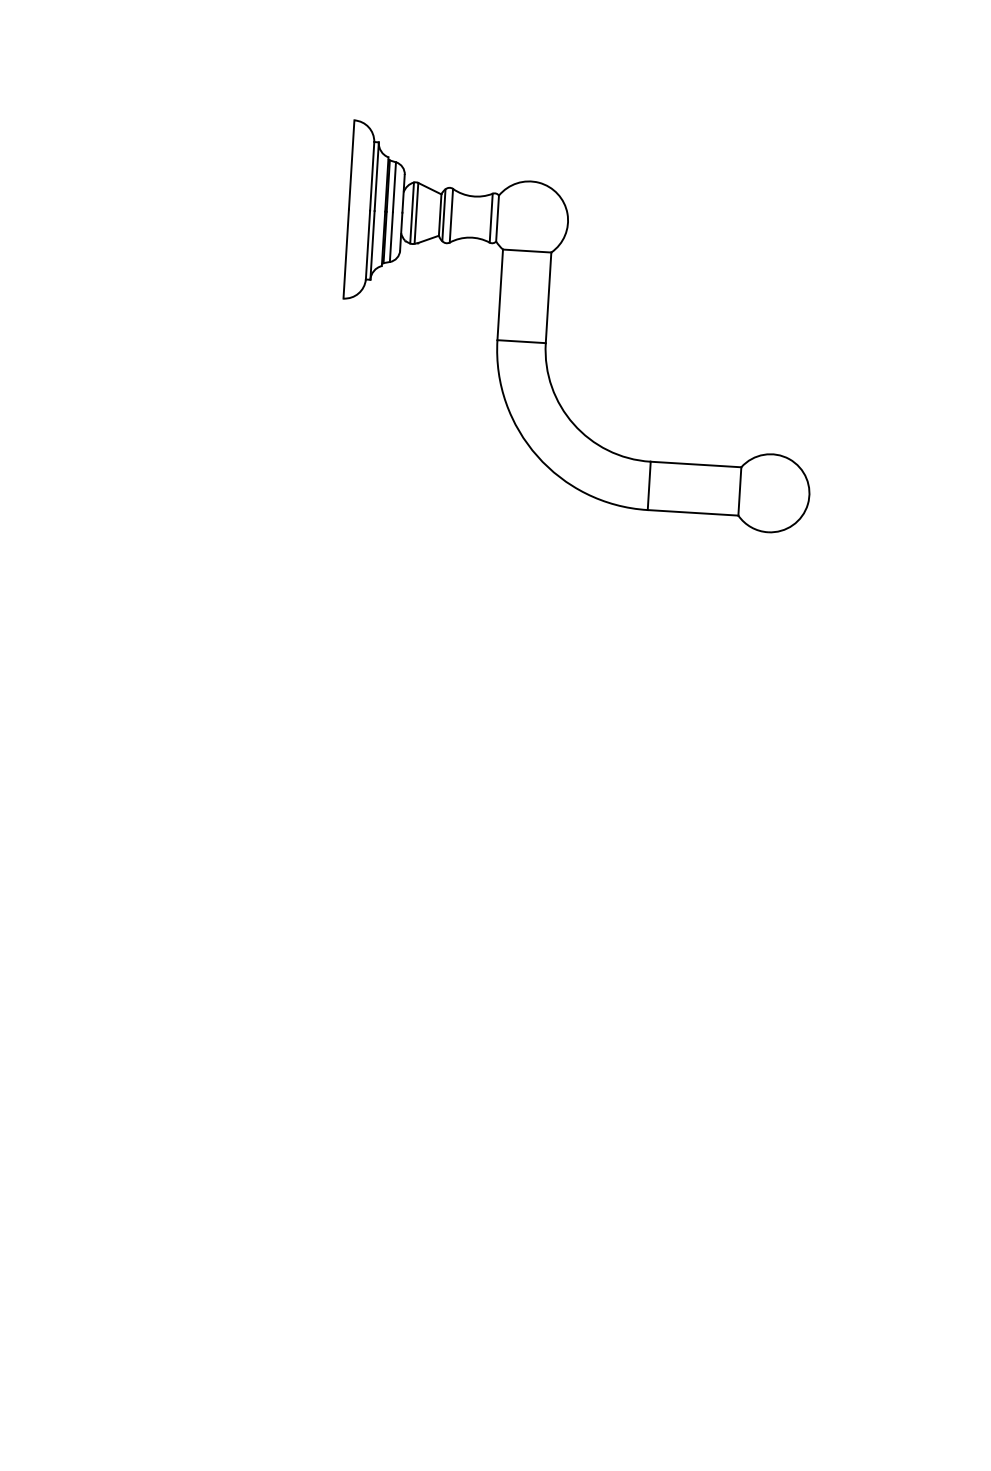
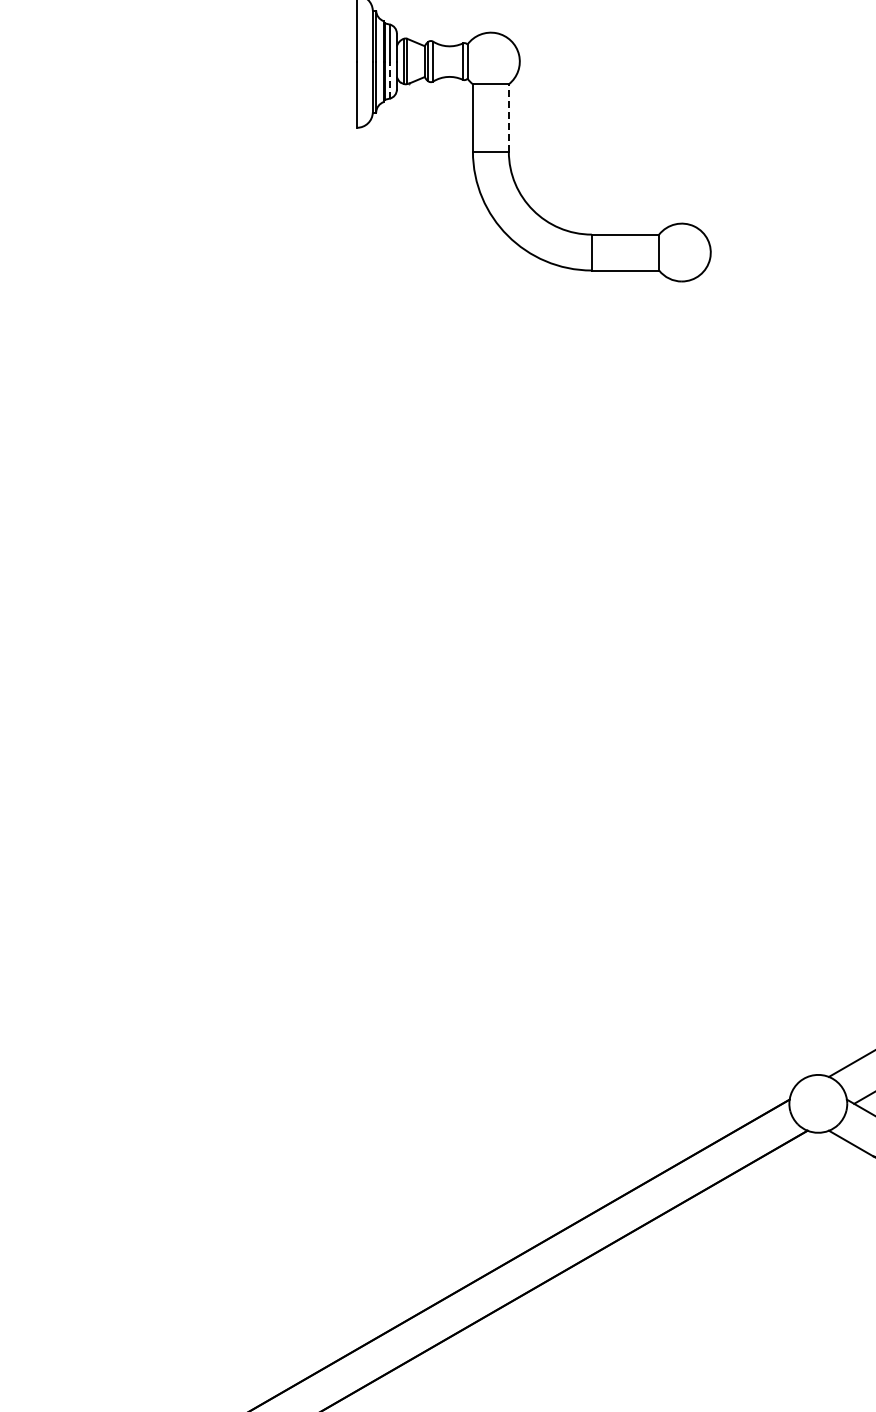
line: (390, 237) -> (389, 80), solid -> dashed
line: (548, 297) -> (508, 117), solid -> dashed

